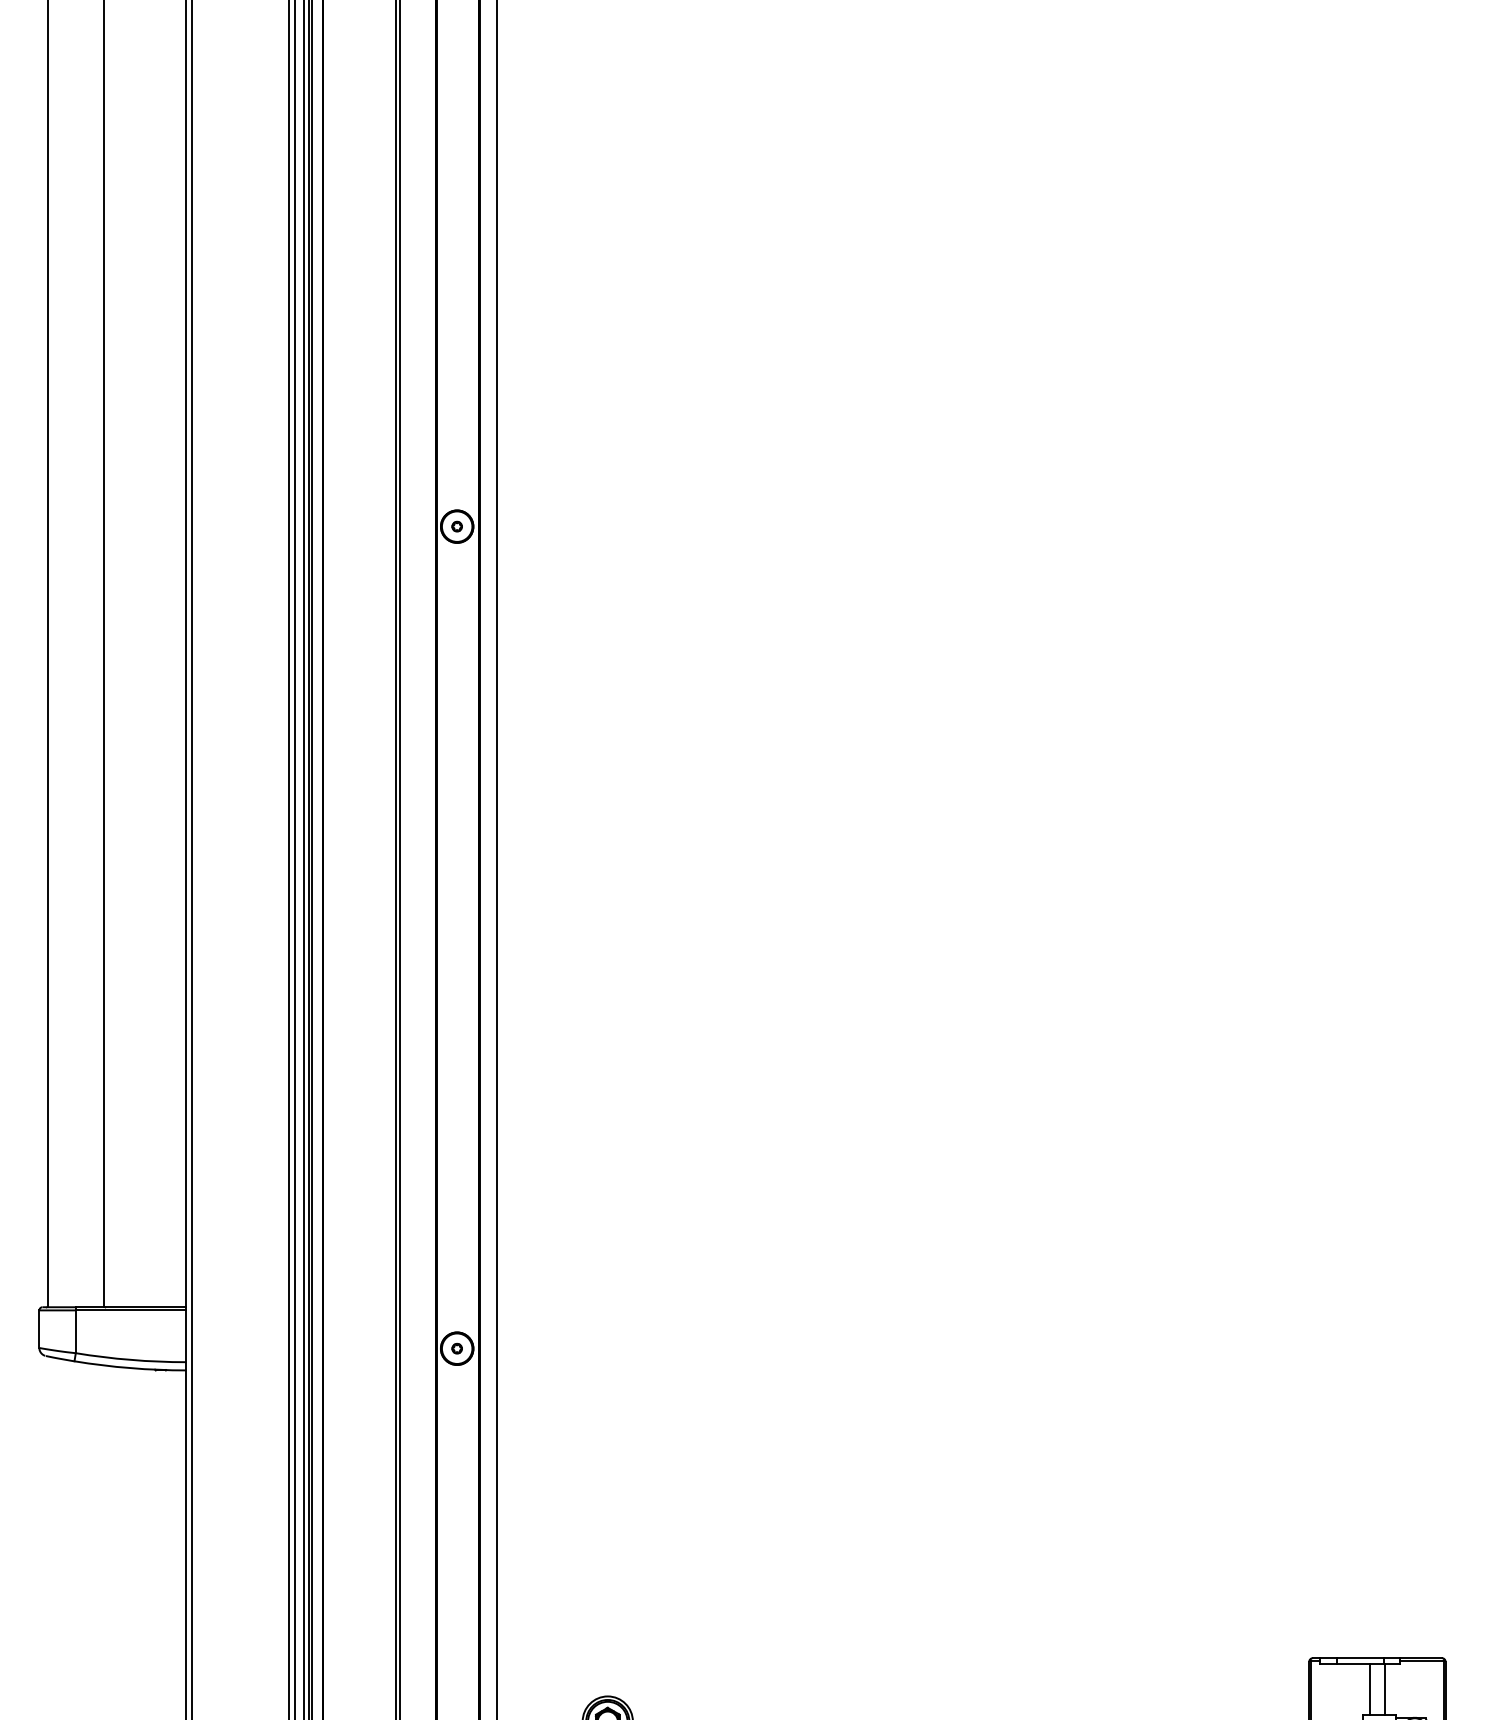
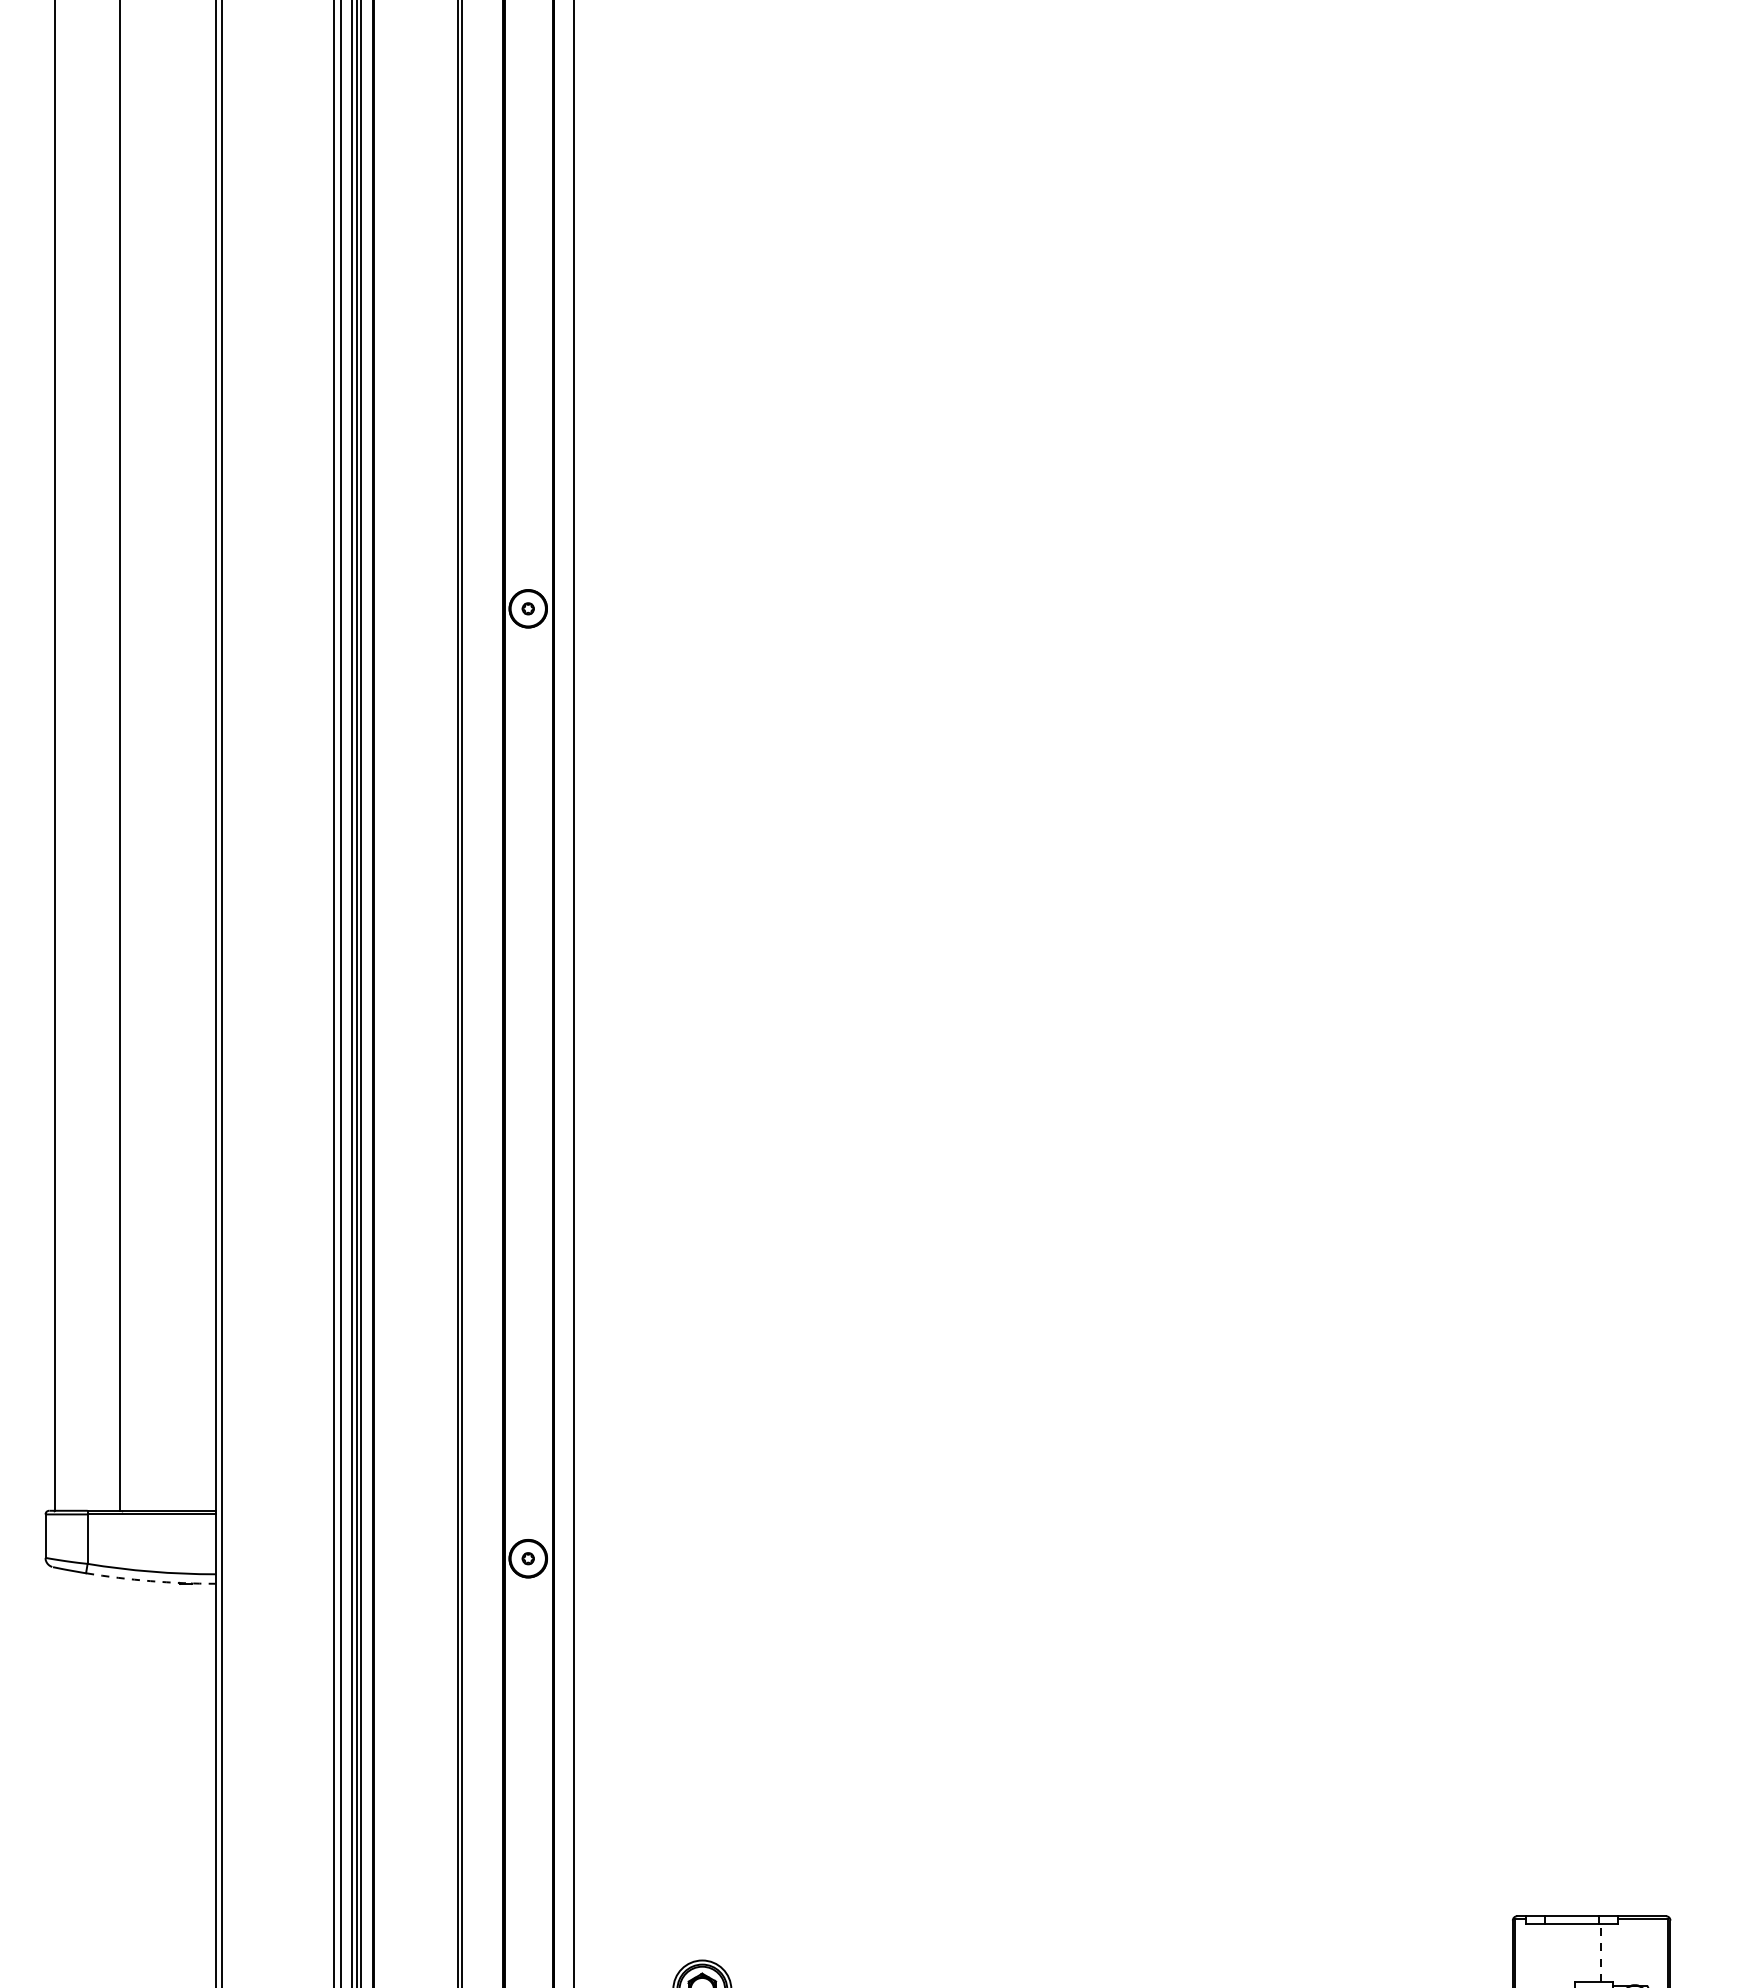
arc: (130, 1368) -> (150, 1581), solid -> dashed
line: (1369, 1689) -> (1582, 1952), removed
line: (1385, 1689) -> (1600, 1952), solid -> dashed

